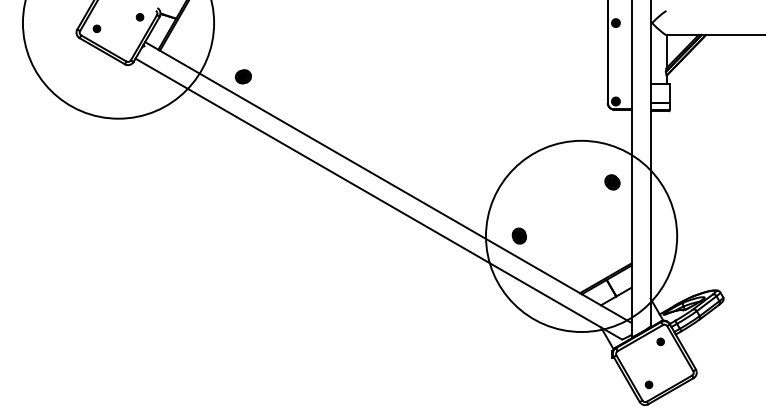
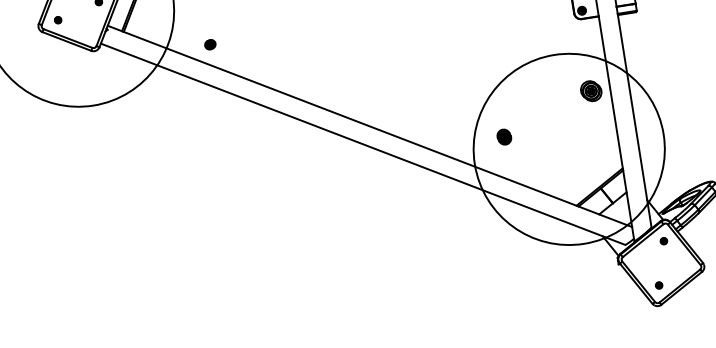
part: (243, 76) -> (210, 44), size x0.7
part: (612, 182) -> (591, 91), size x1.4
part: (518, 235) -> (503, 136), moved

